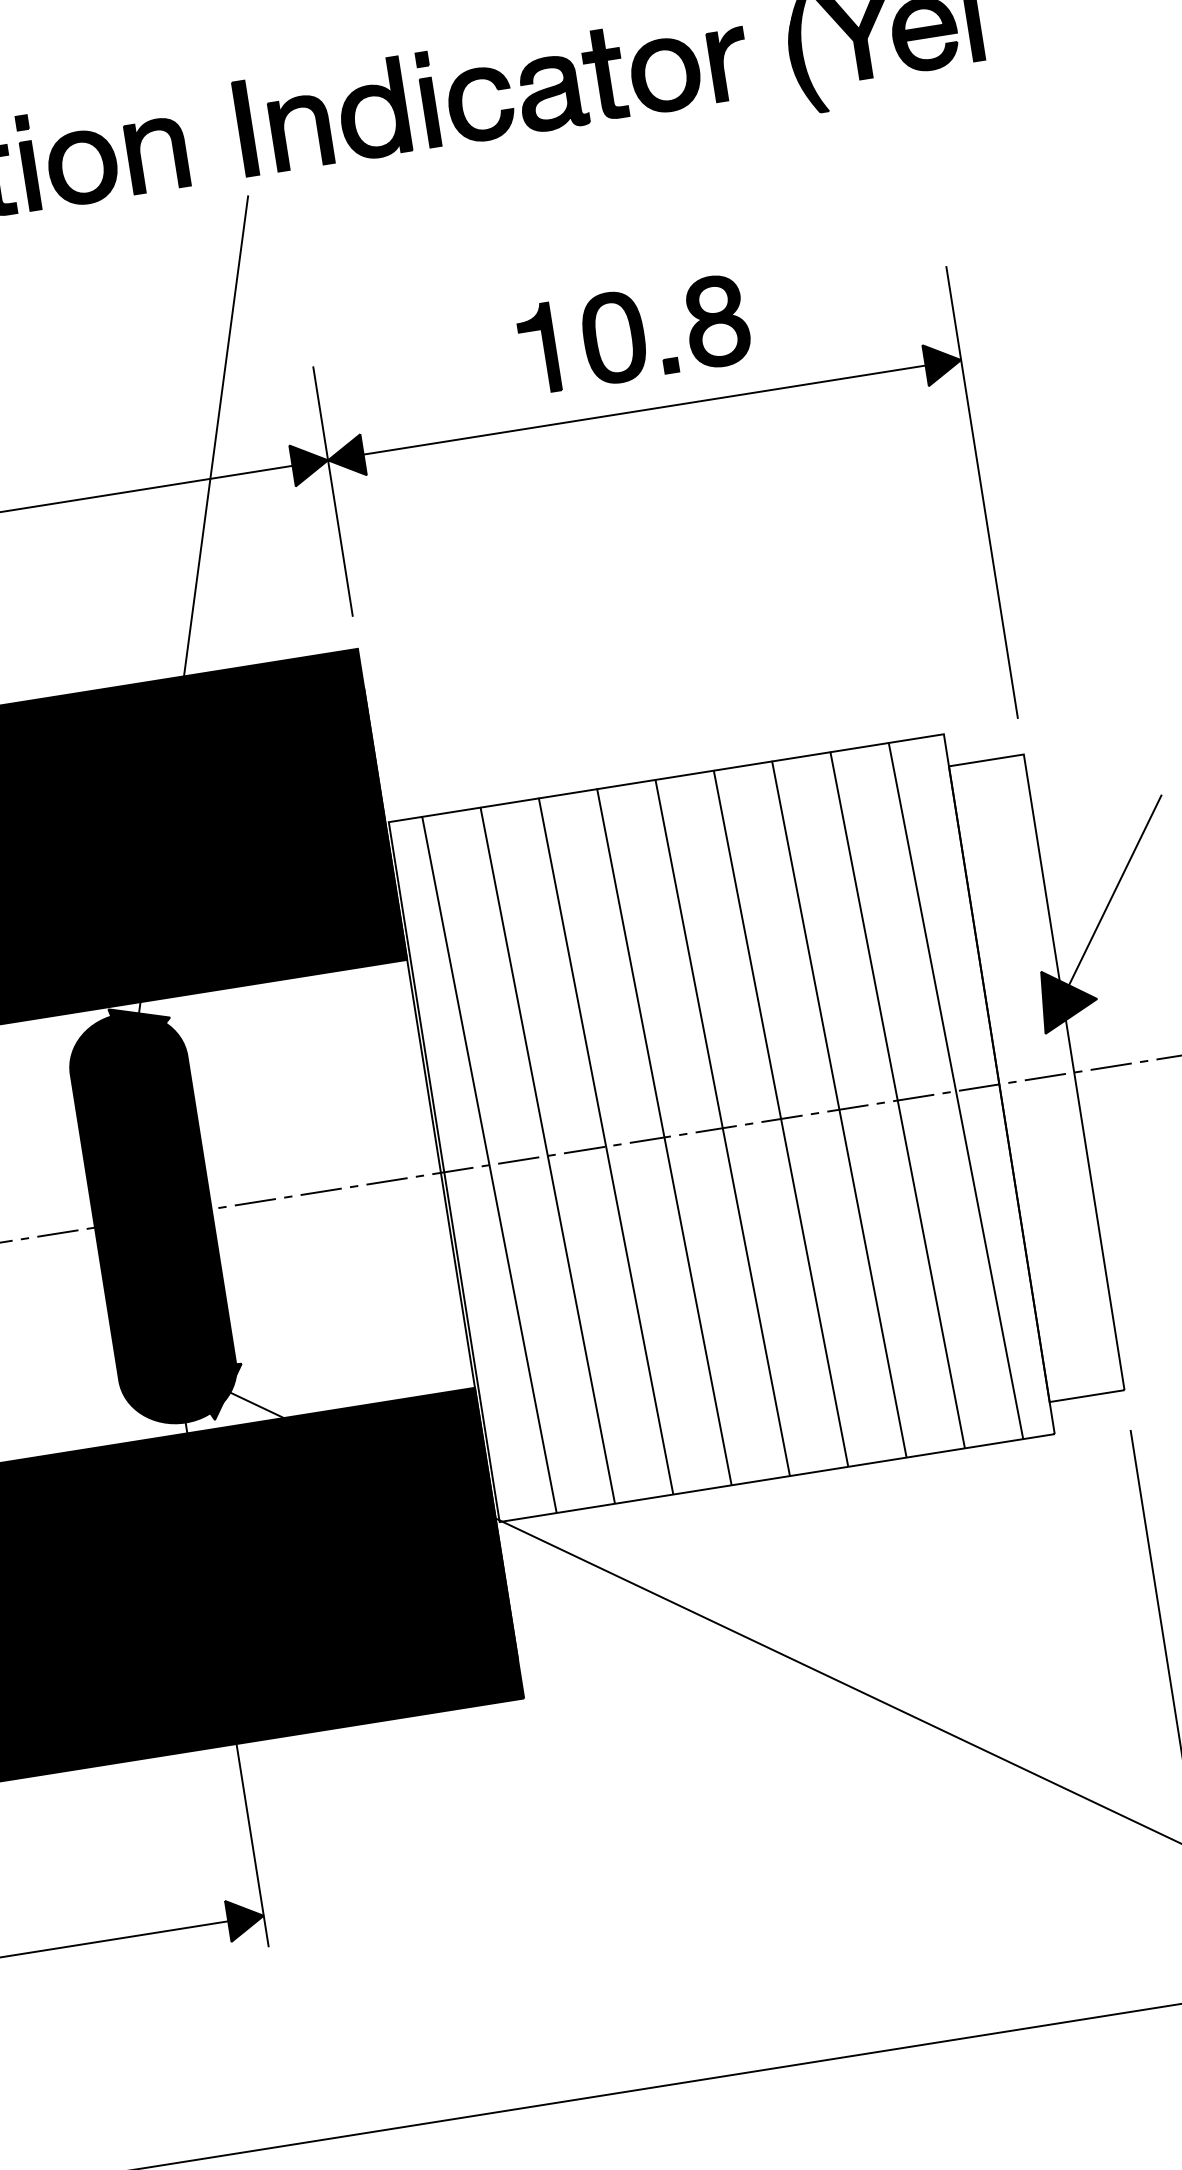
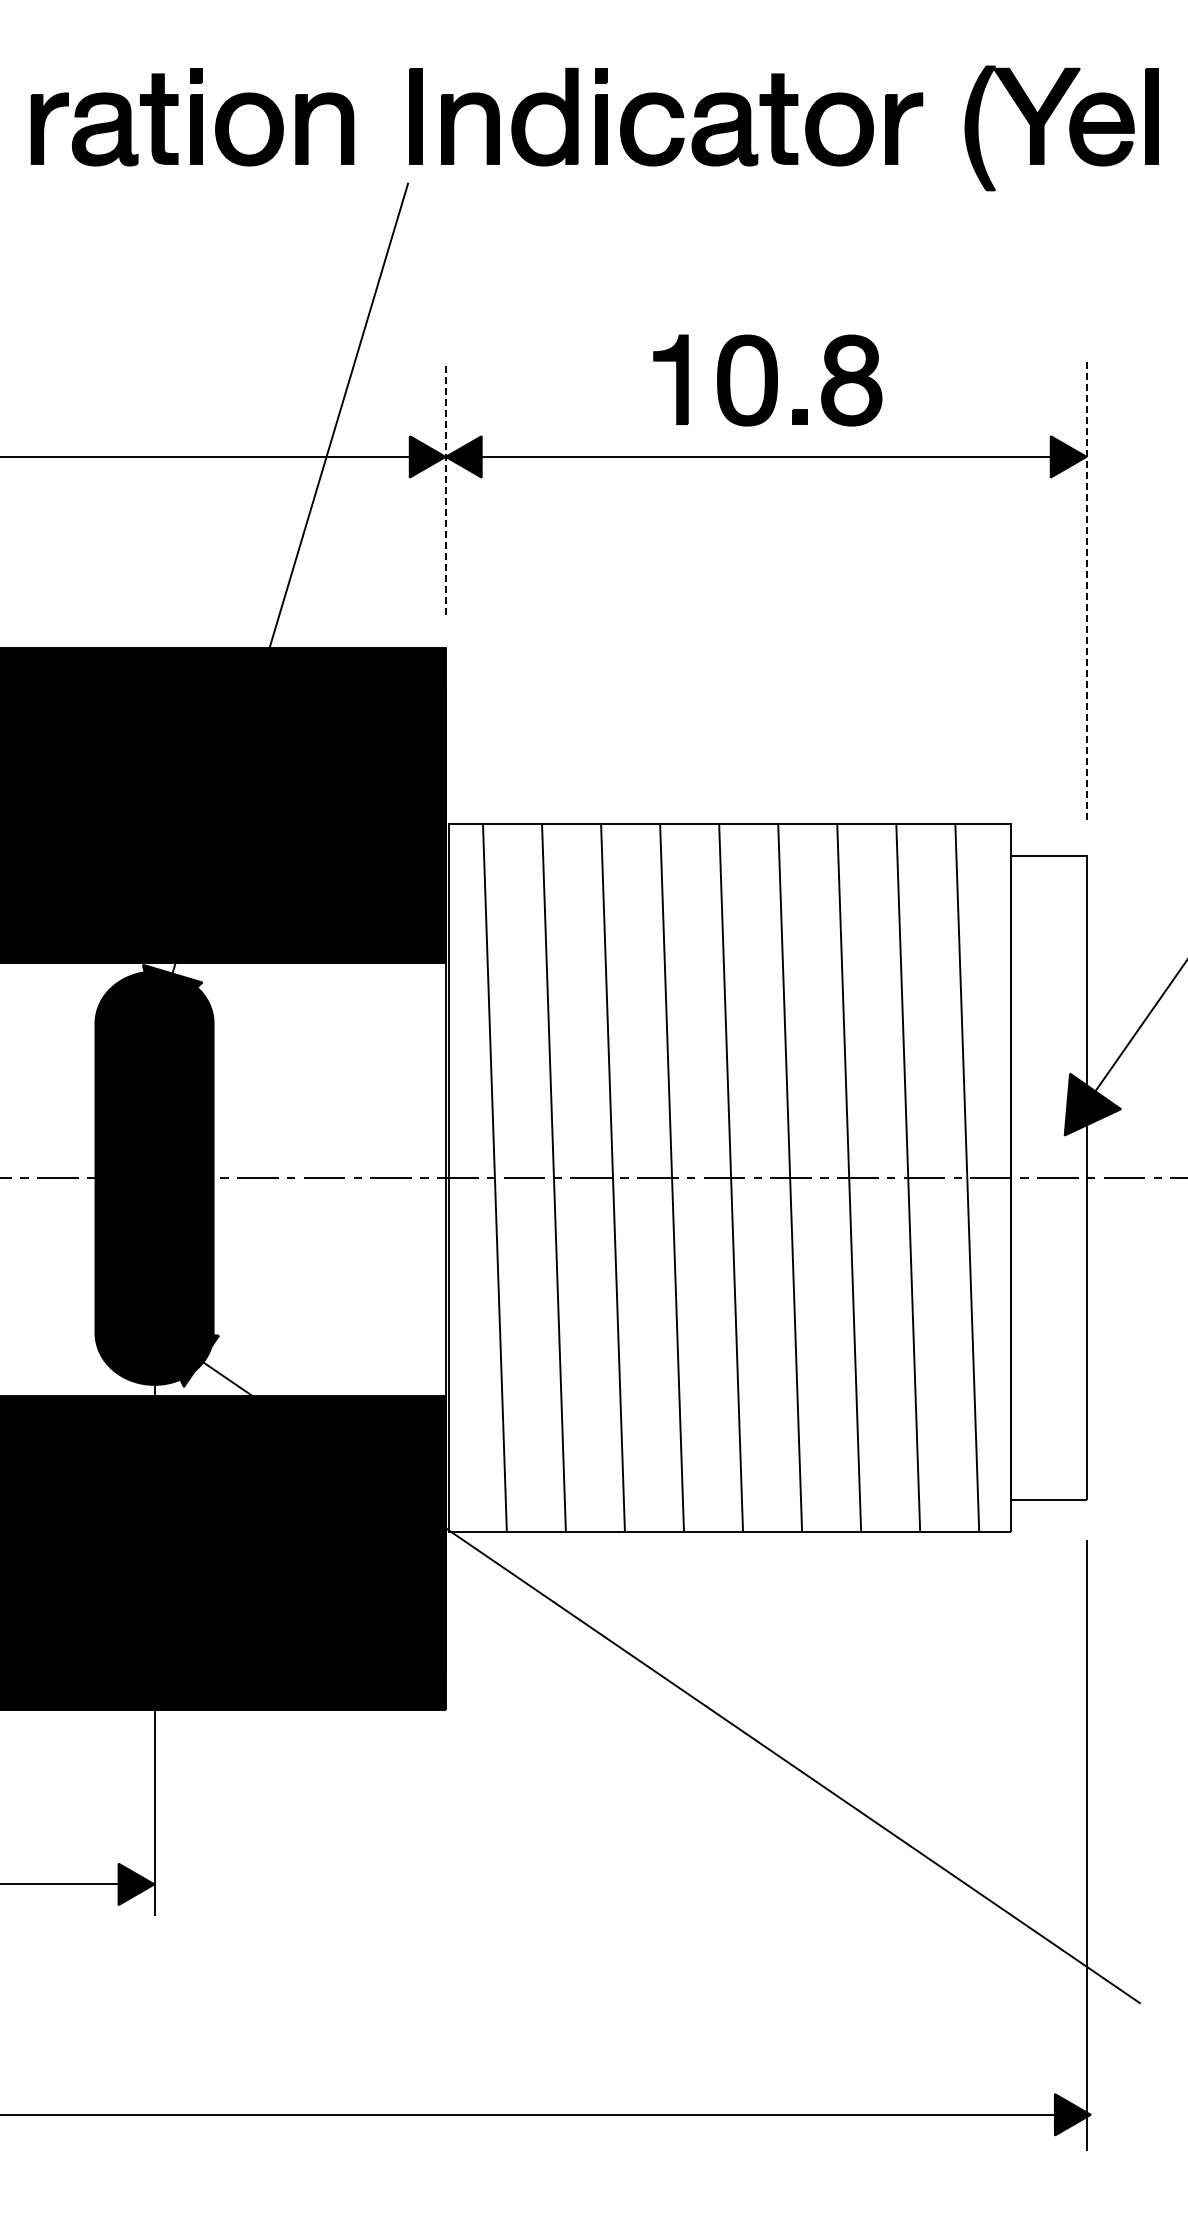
line: (332, 491) -> (445, 488), solid -> dashed
line: (981, 492) -> (1086, 590), solid -> dashed

